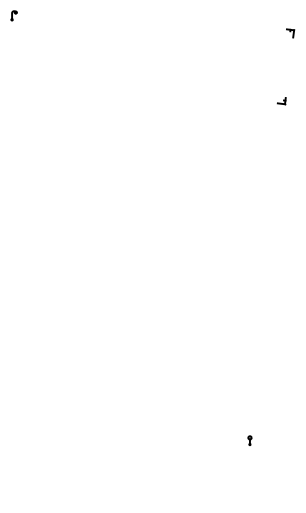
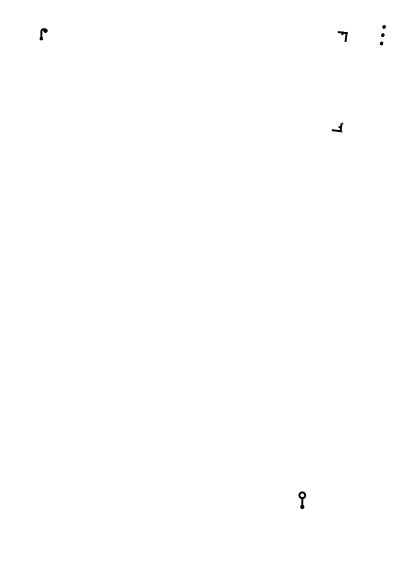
part: (290, 33) -> (342, 36), moved
part: (249, 440) -> (301, 499), size x1.6

